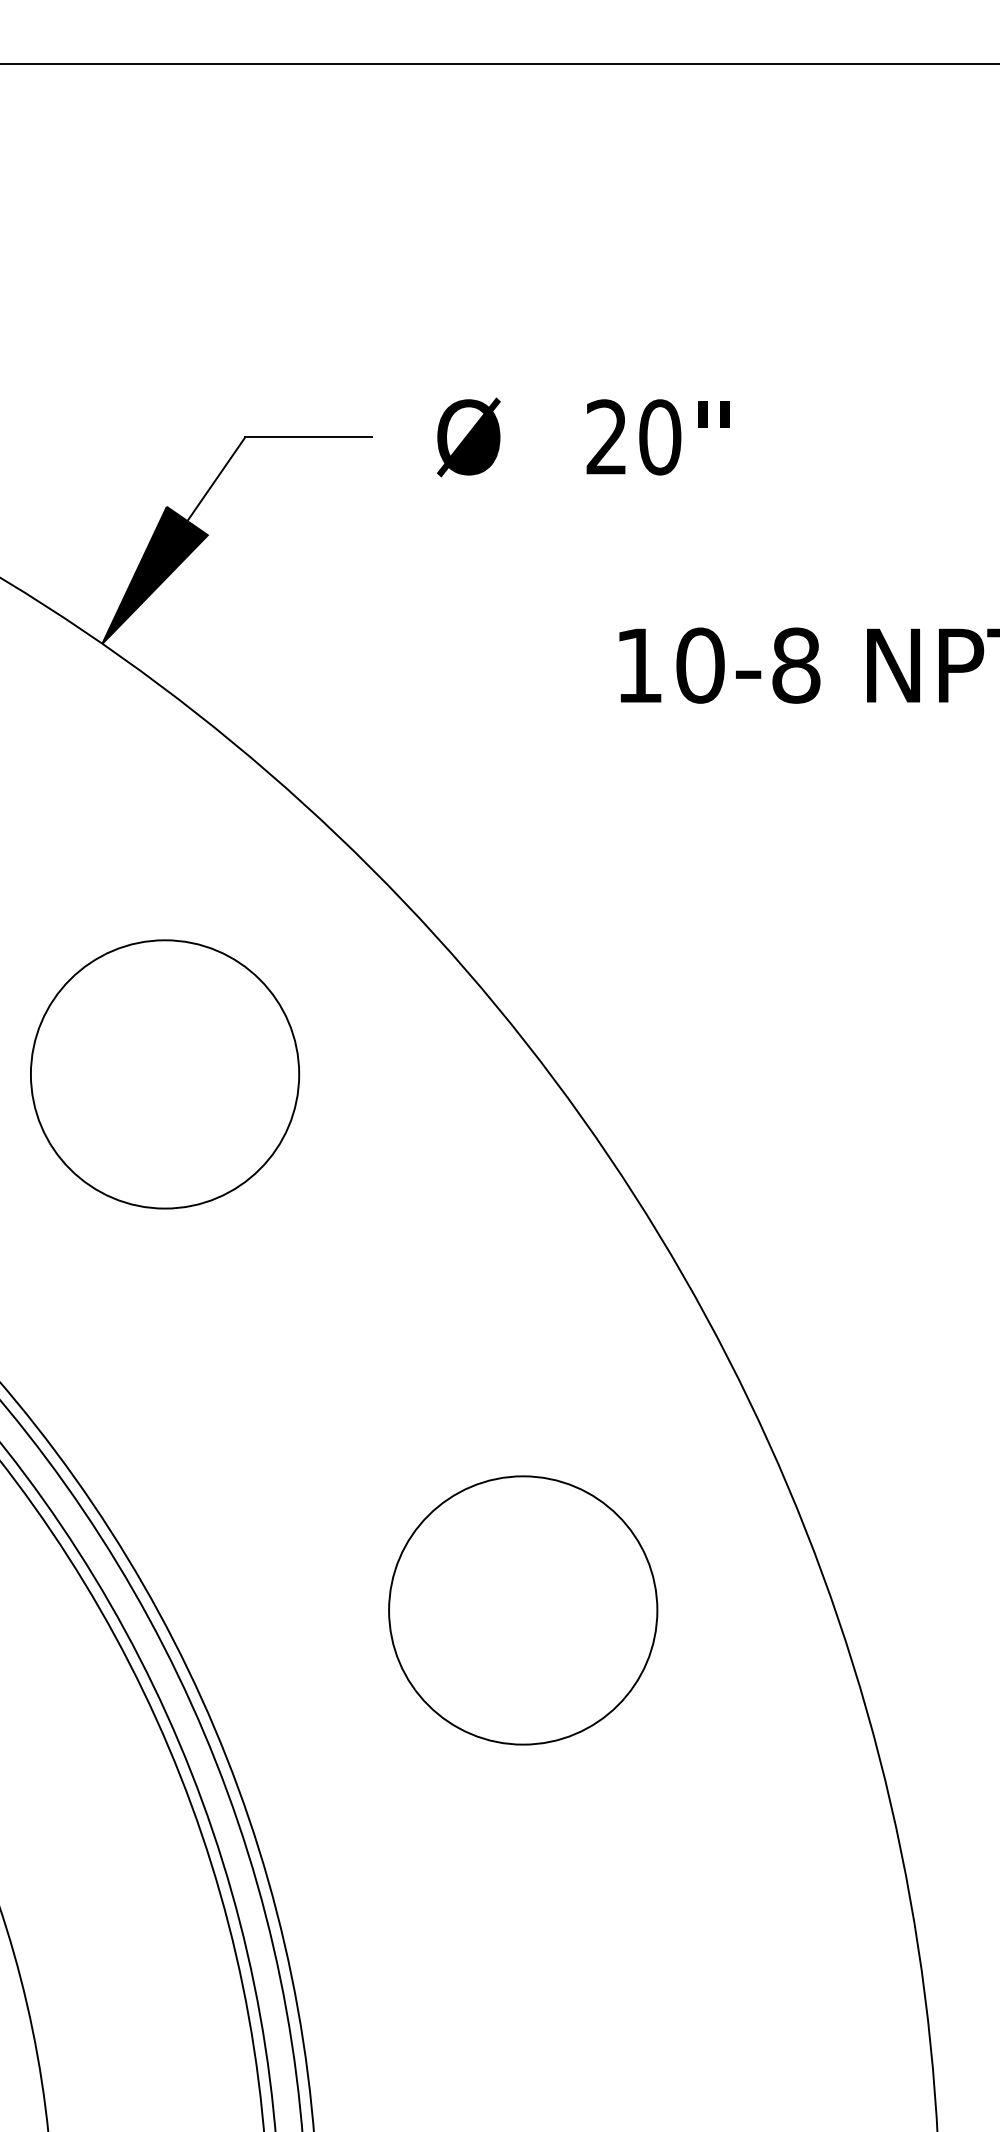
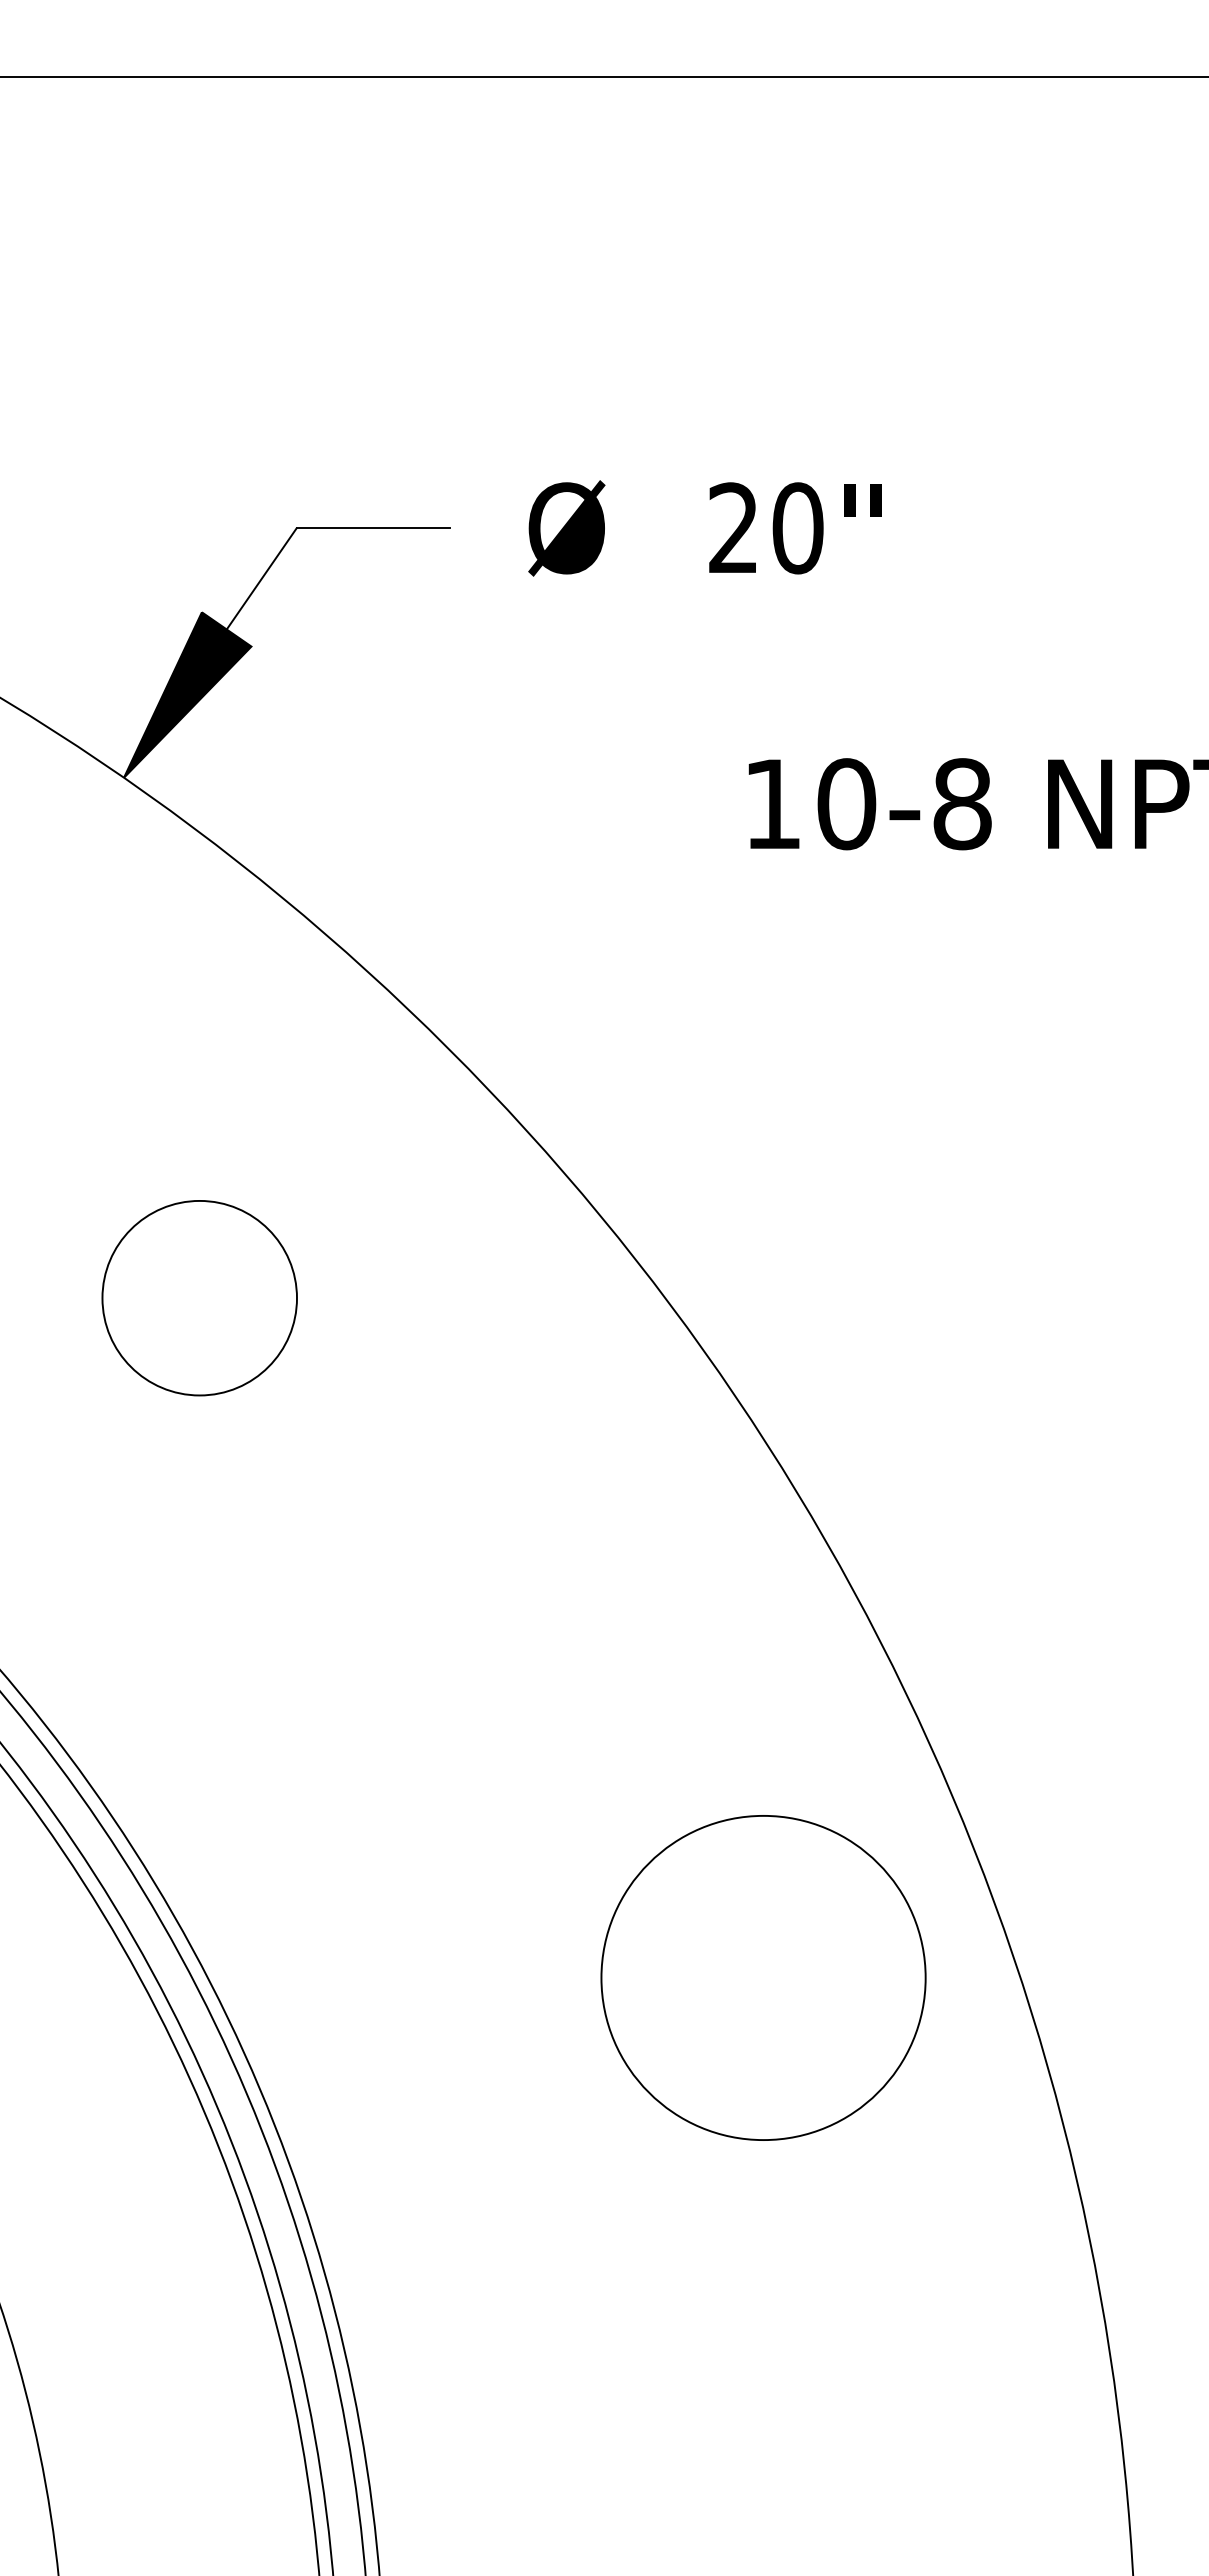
circle: (164, 1074) -> (199, 1298), size x0.6
circle: (523, 1610) -> (763, 1977), moved

